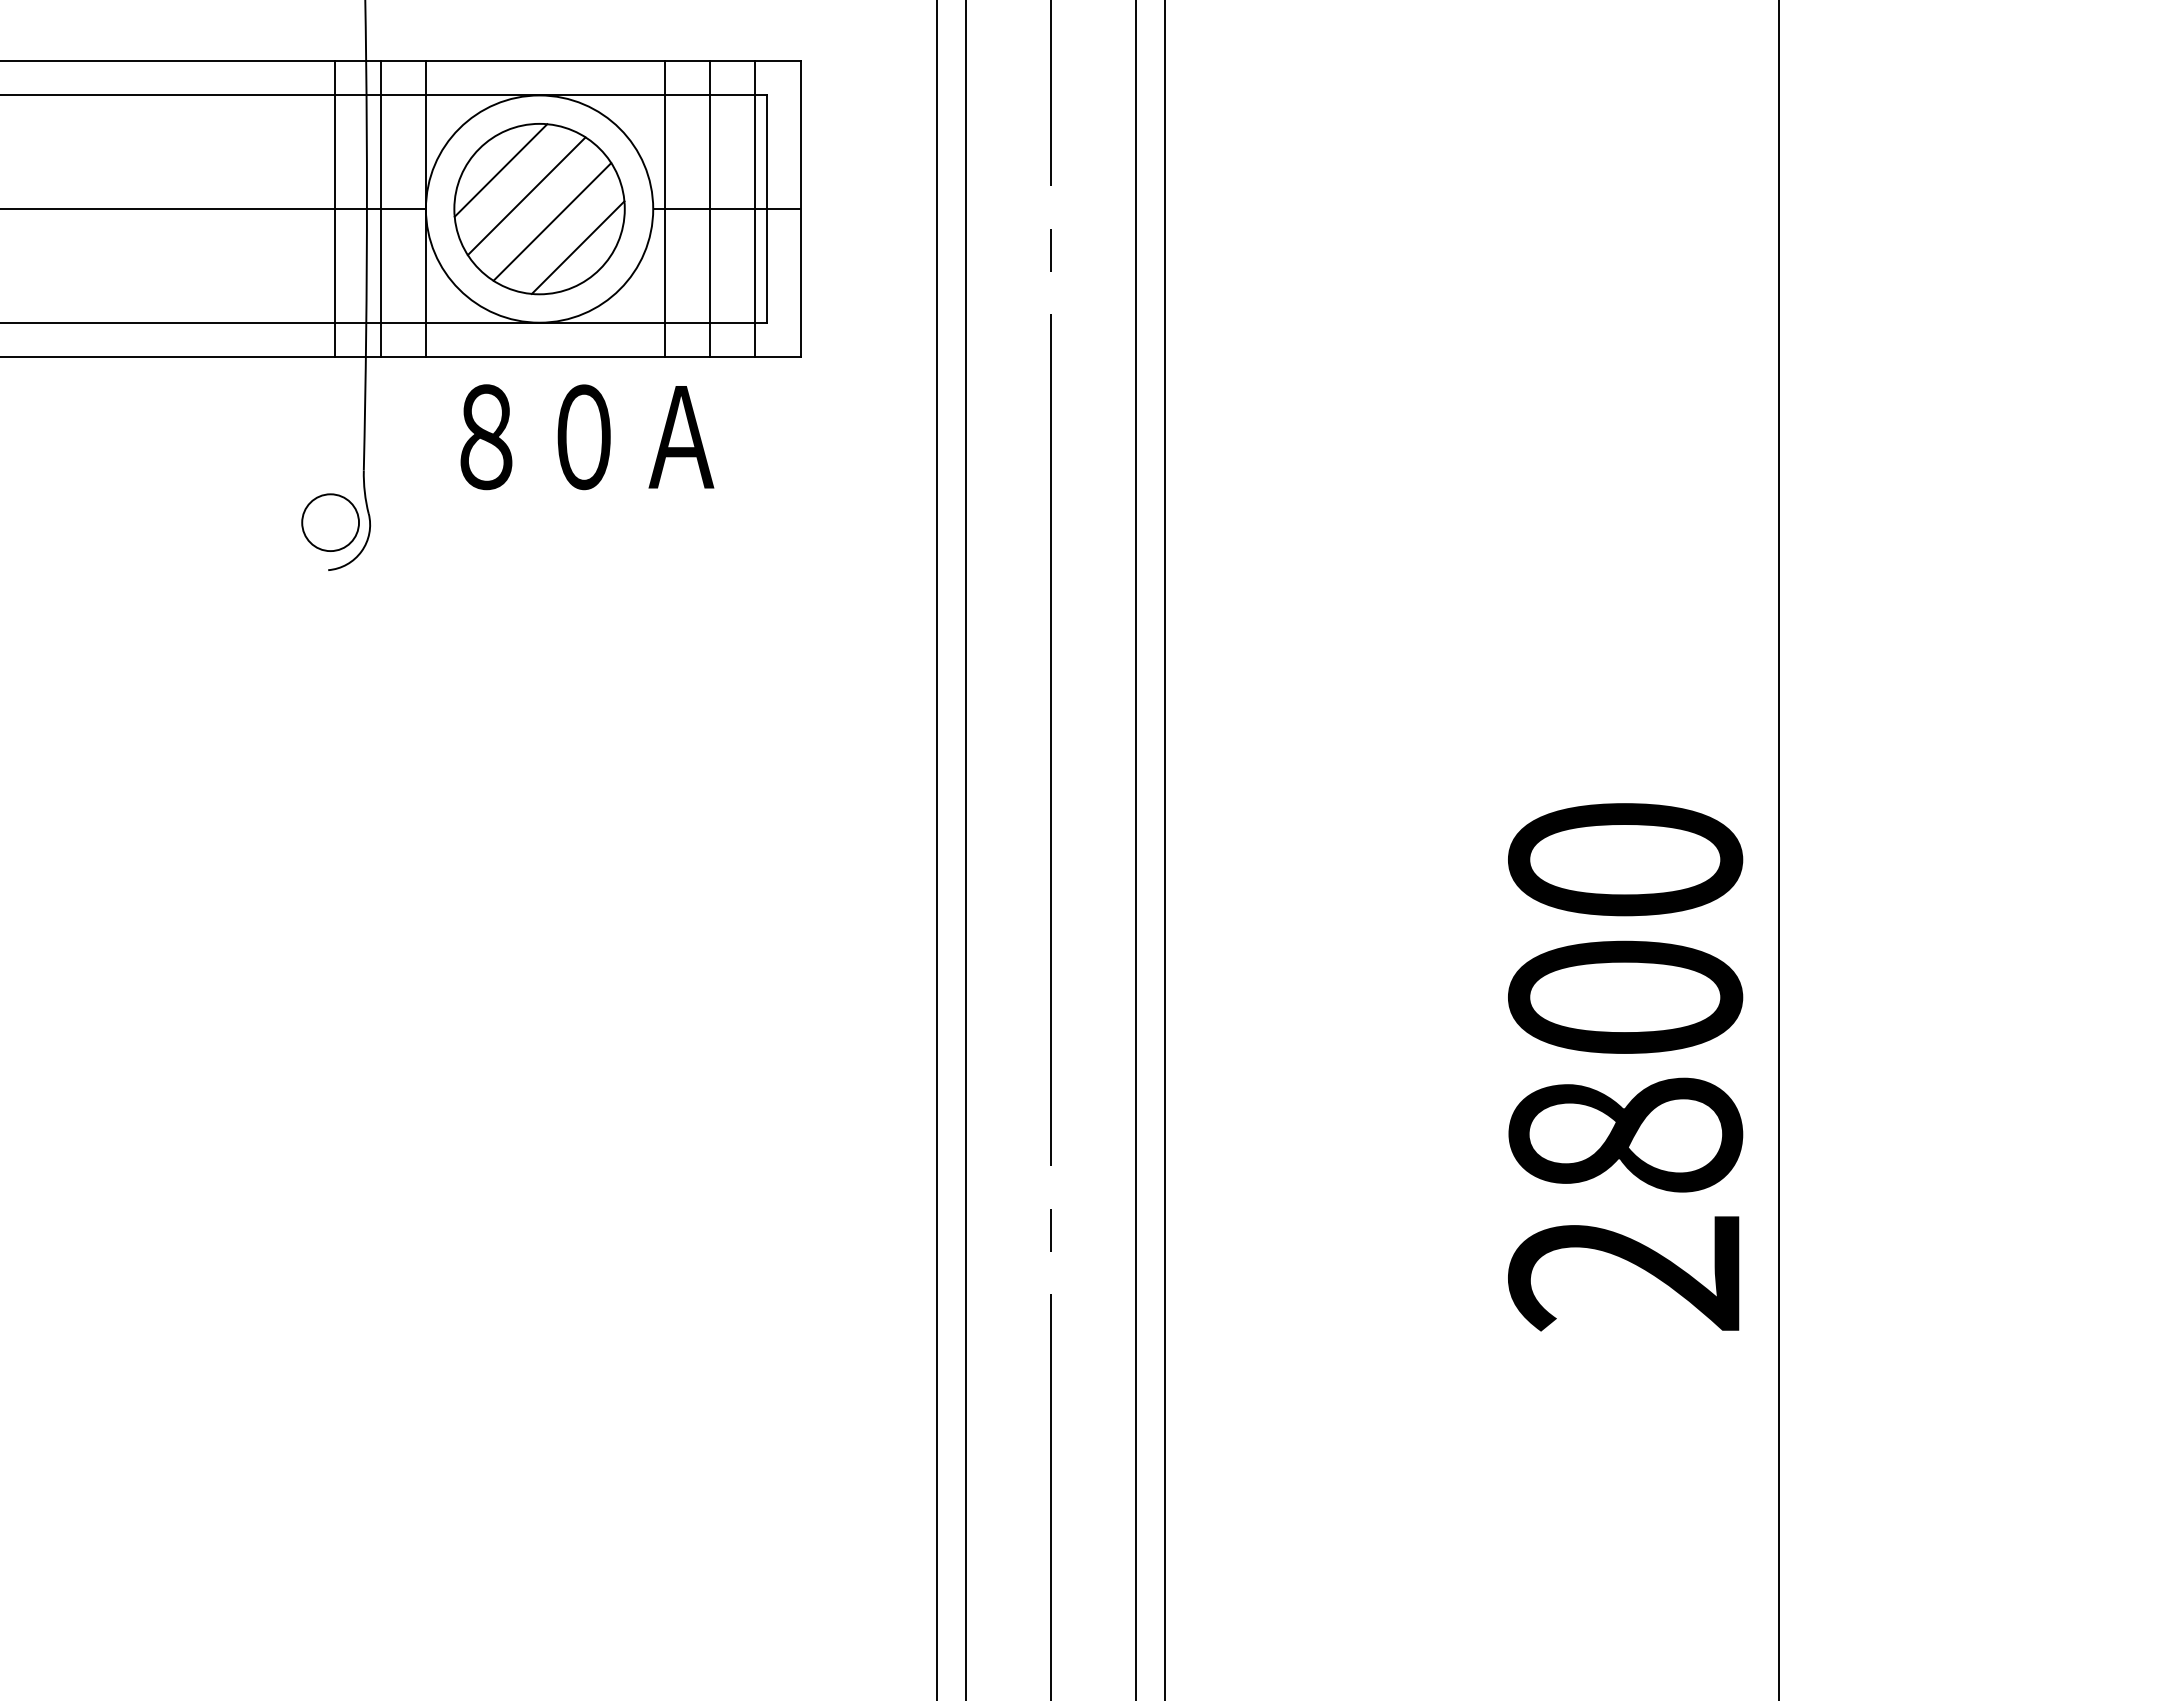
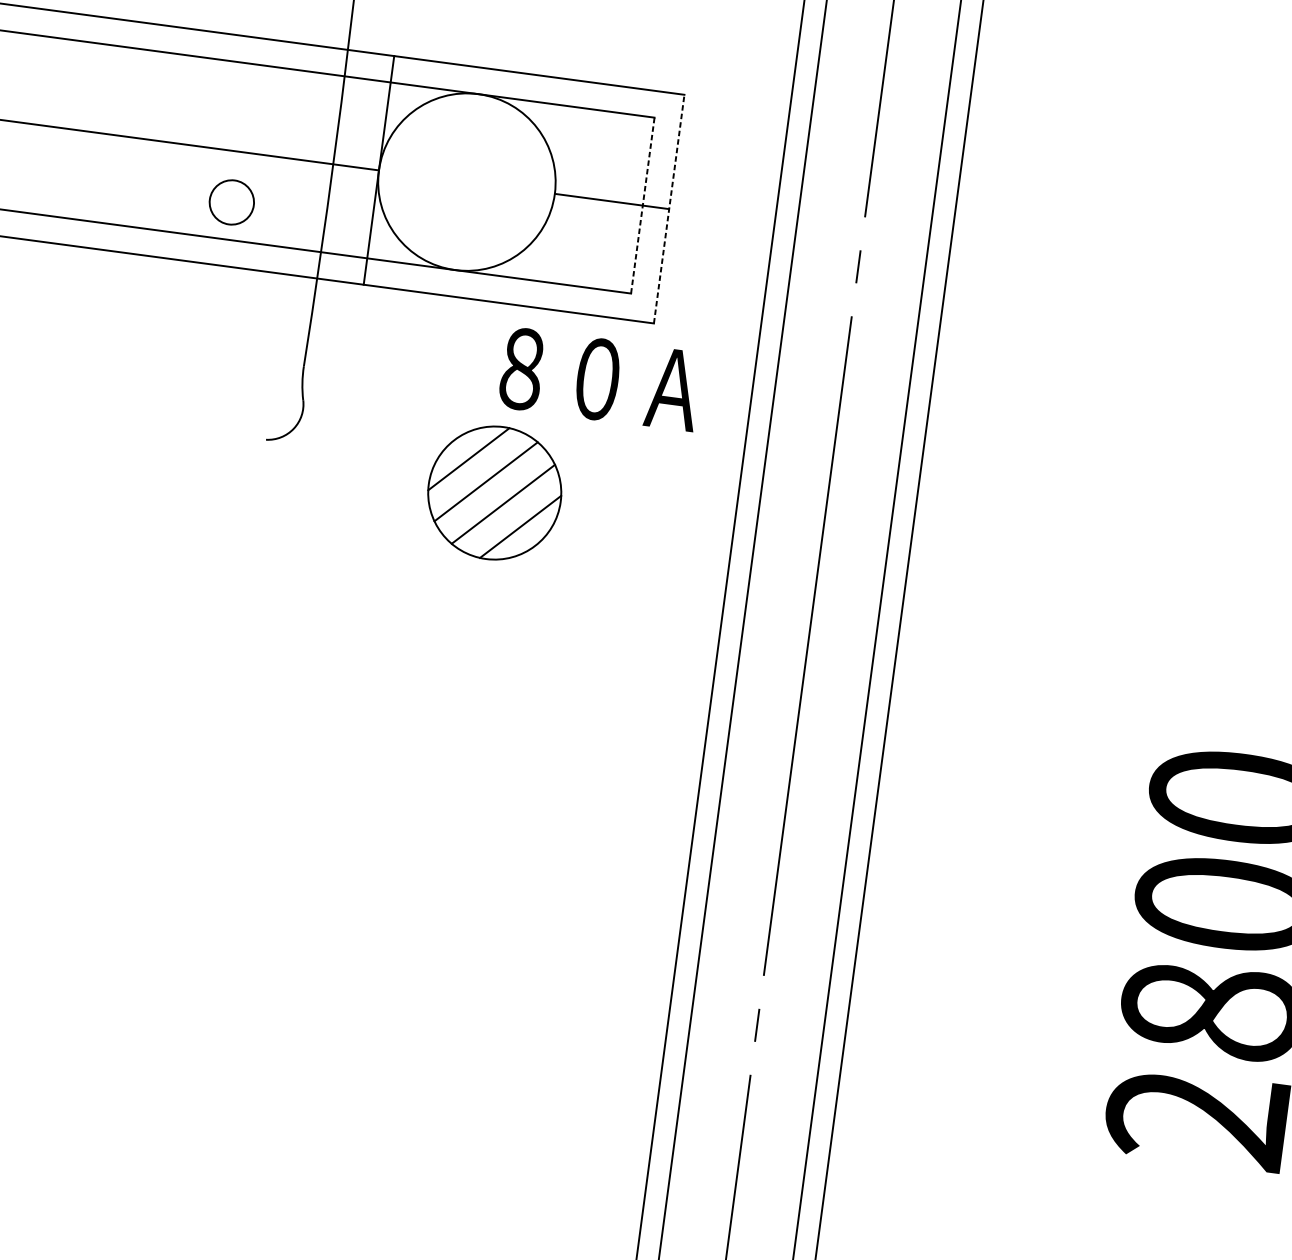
line: (335, 208) -> (309, 160), removed
line: (380, 208) -> (343, 165), removed
line: (664, 208) -> (563, 194), removed
line: (710, 208) -> (599, 199), removed
line: (755, 208) -> (634, 203), removed
part: (539, 209) -> (494, 493), moved
line: (766, 209) -> (642, 205), solid -> dashed
line: (800, 209) -> (668, 209), solid -> dashed
text: (587, 437) -> (600, 379), moved
circle: (330, 522) -> (231, 202), moved

